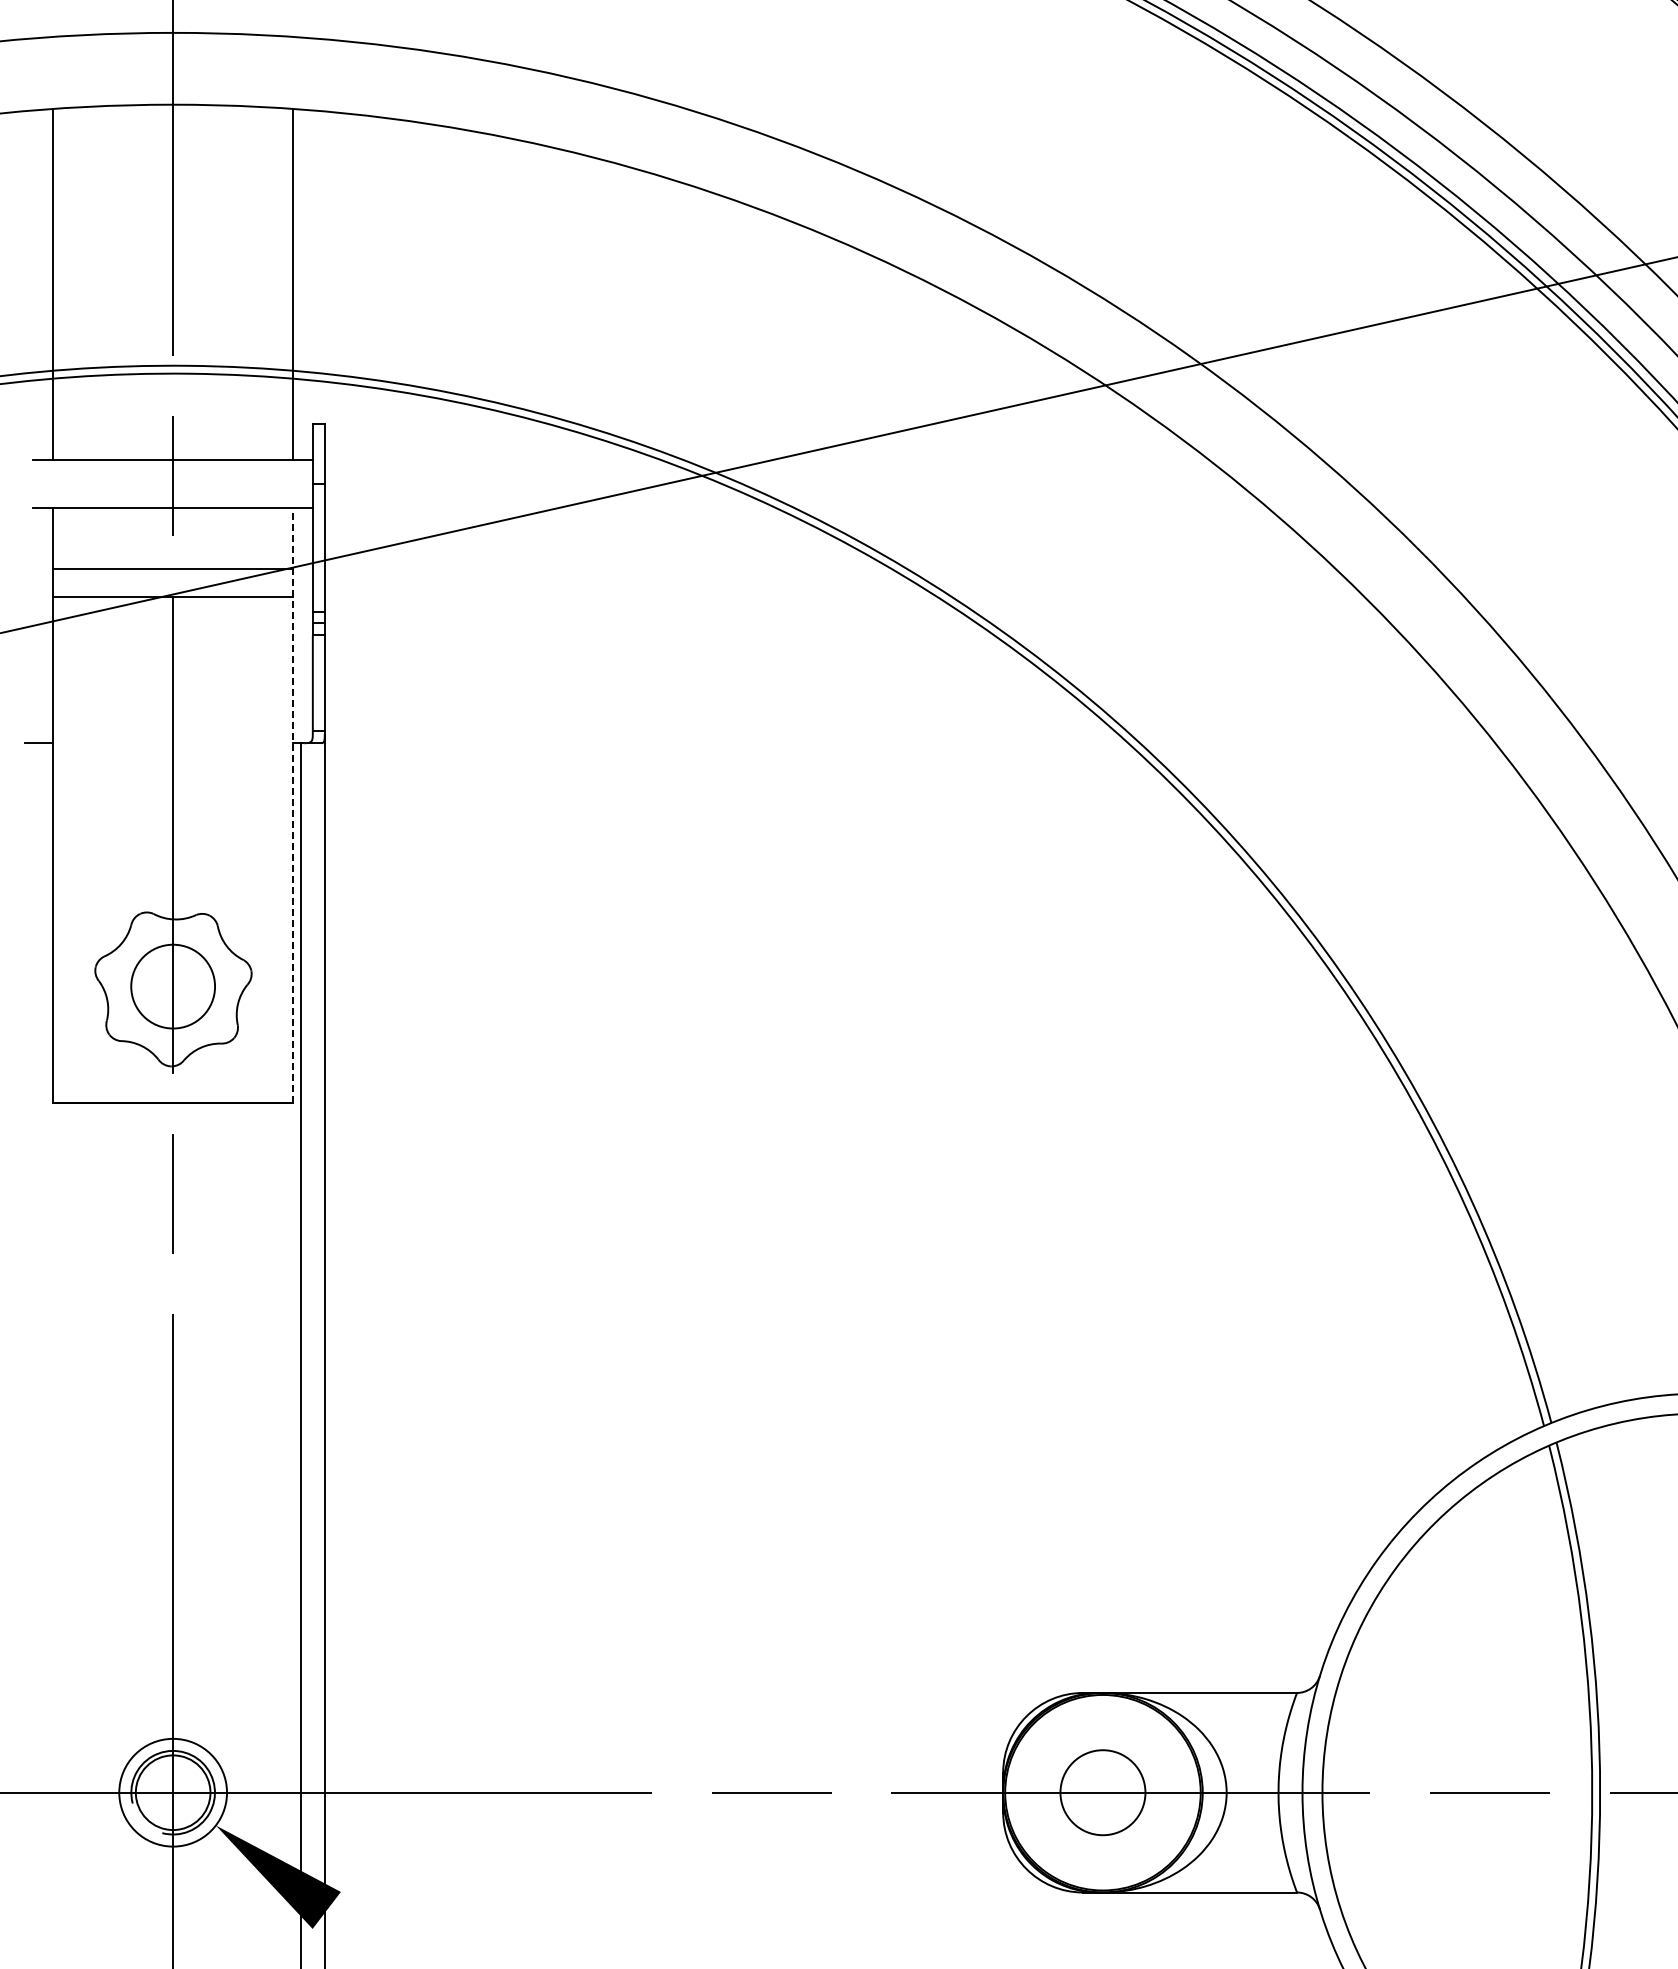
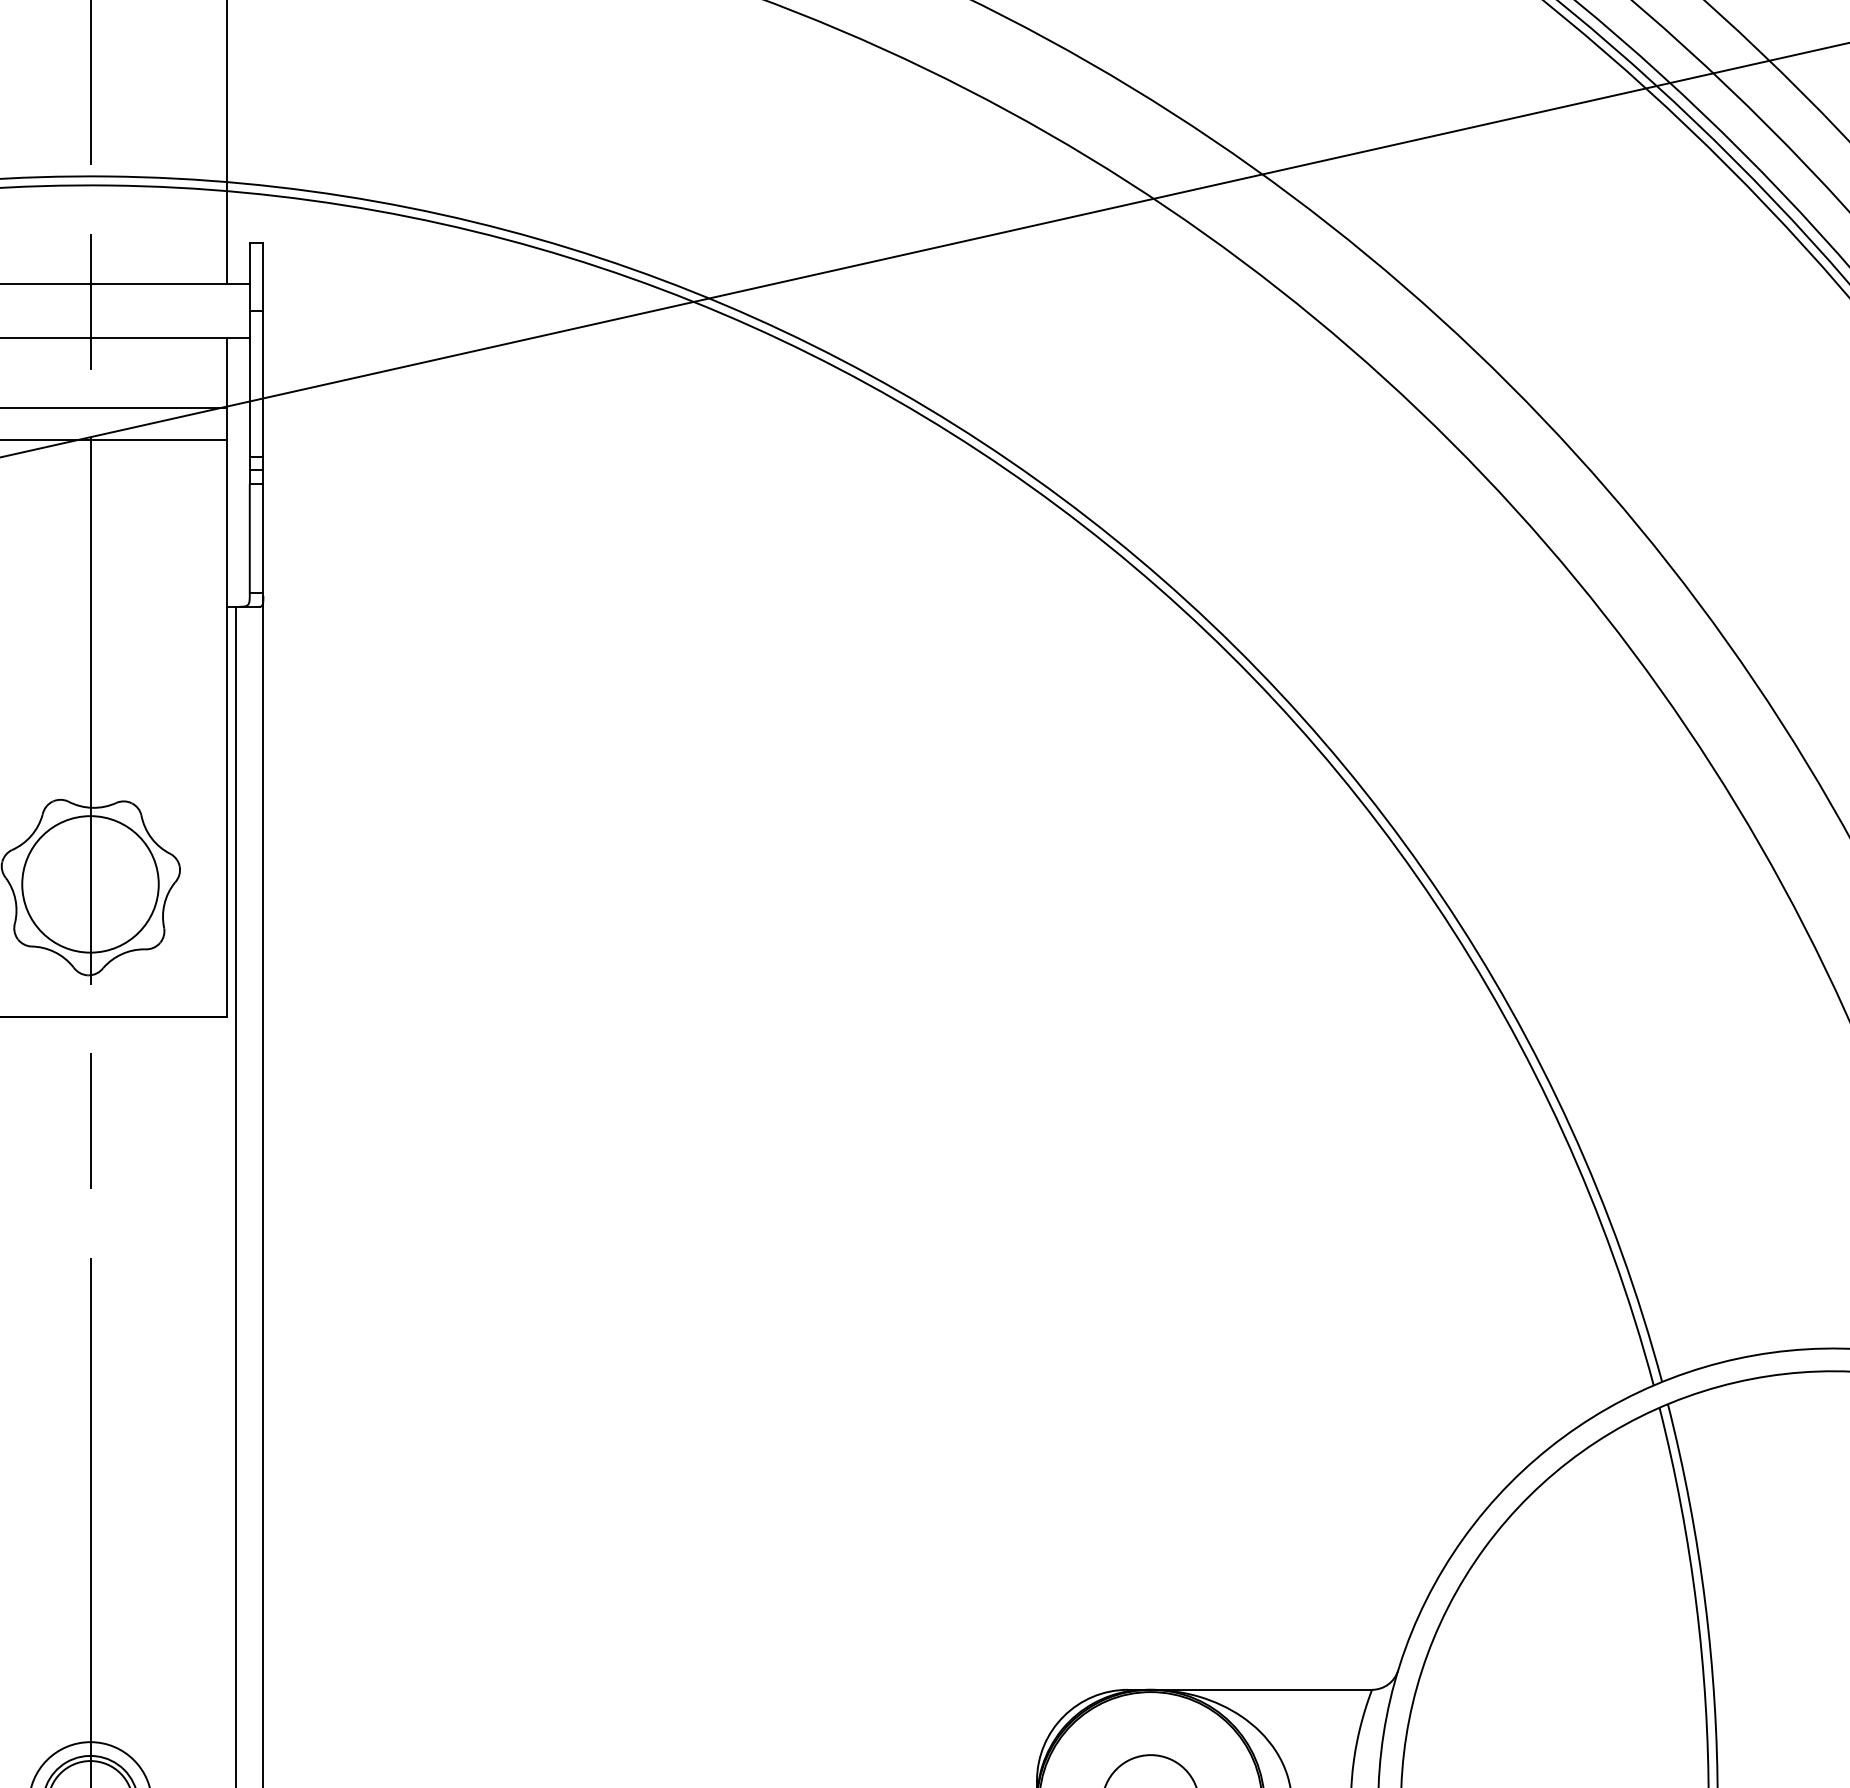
line: (292, 805) -> (226, 677), dashed -> solid
circle: (173, 986) -> (90, 884), size x1.43

